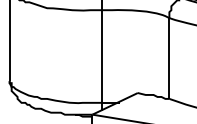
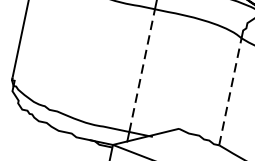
line: (102, 56) -> (142, 70), solid -> dashed
line: (169, 58) -> (230, 91), solid -> dashed

